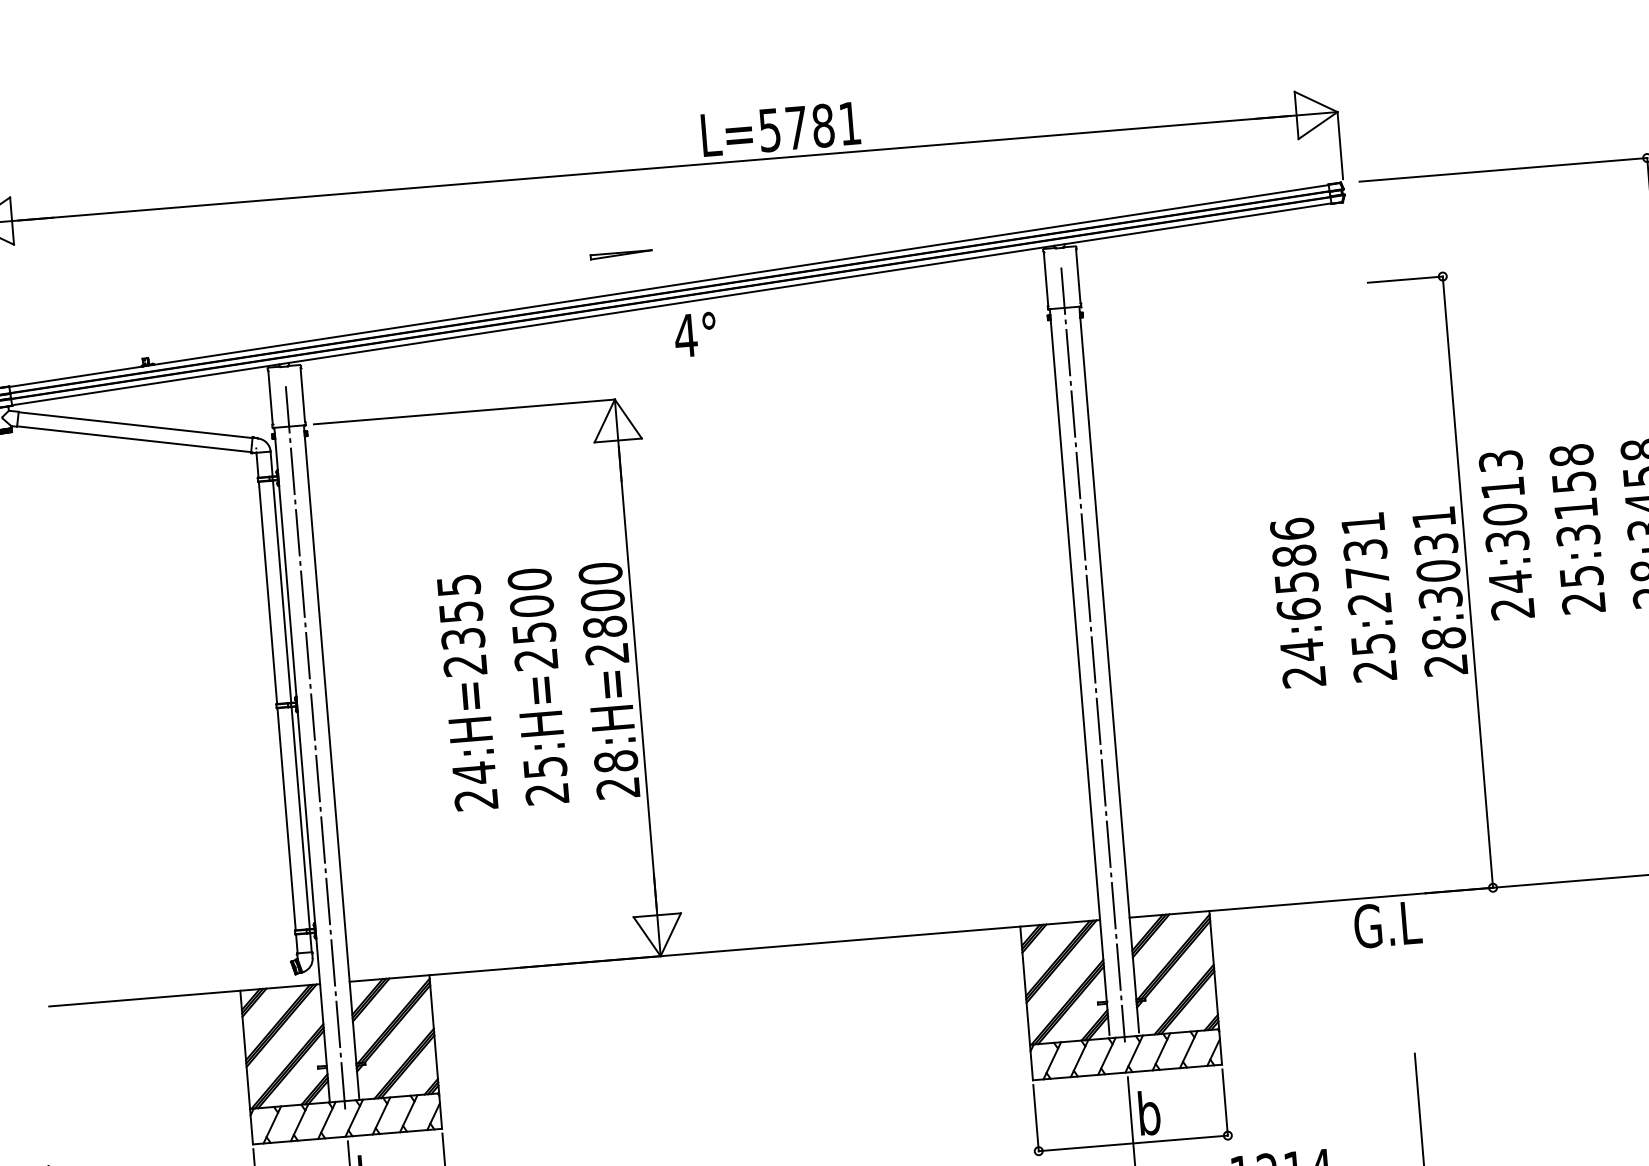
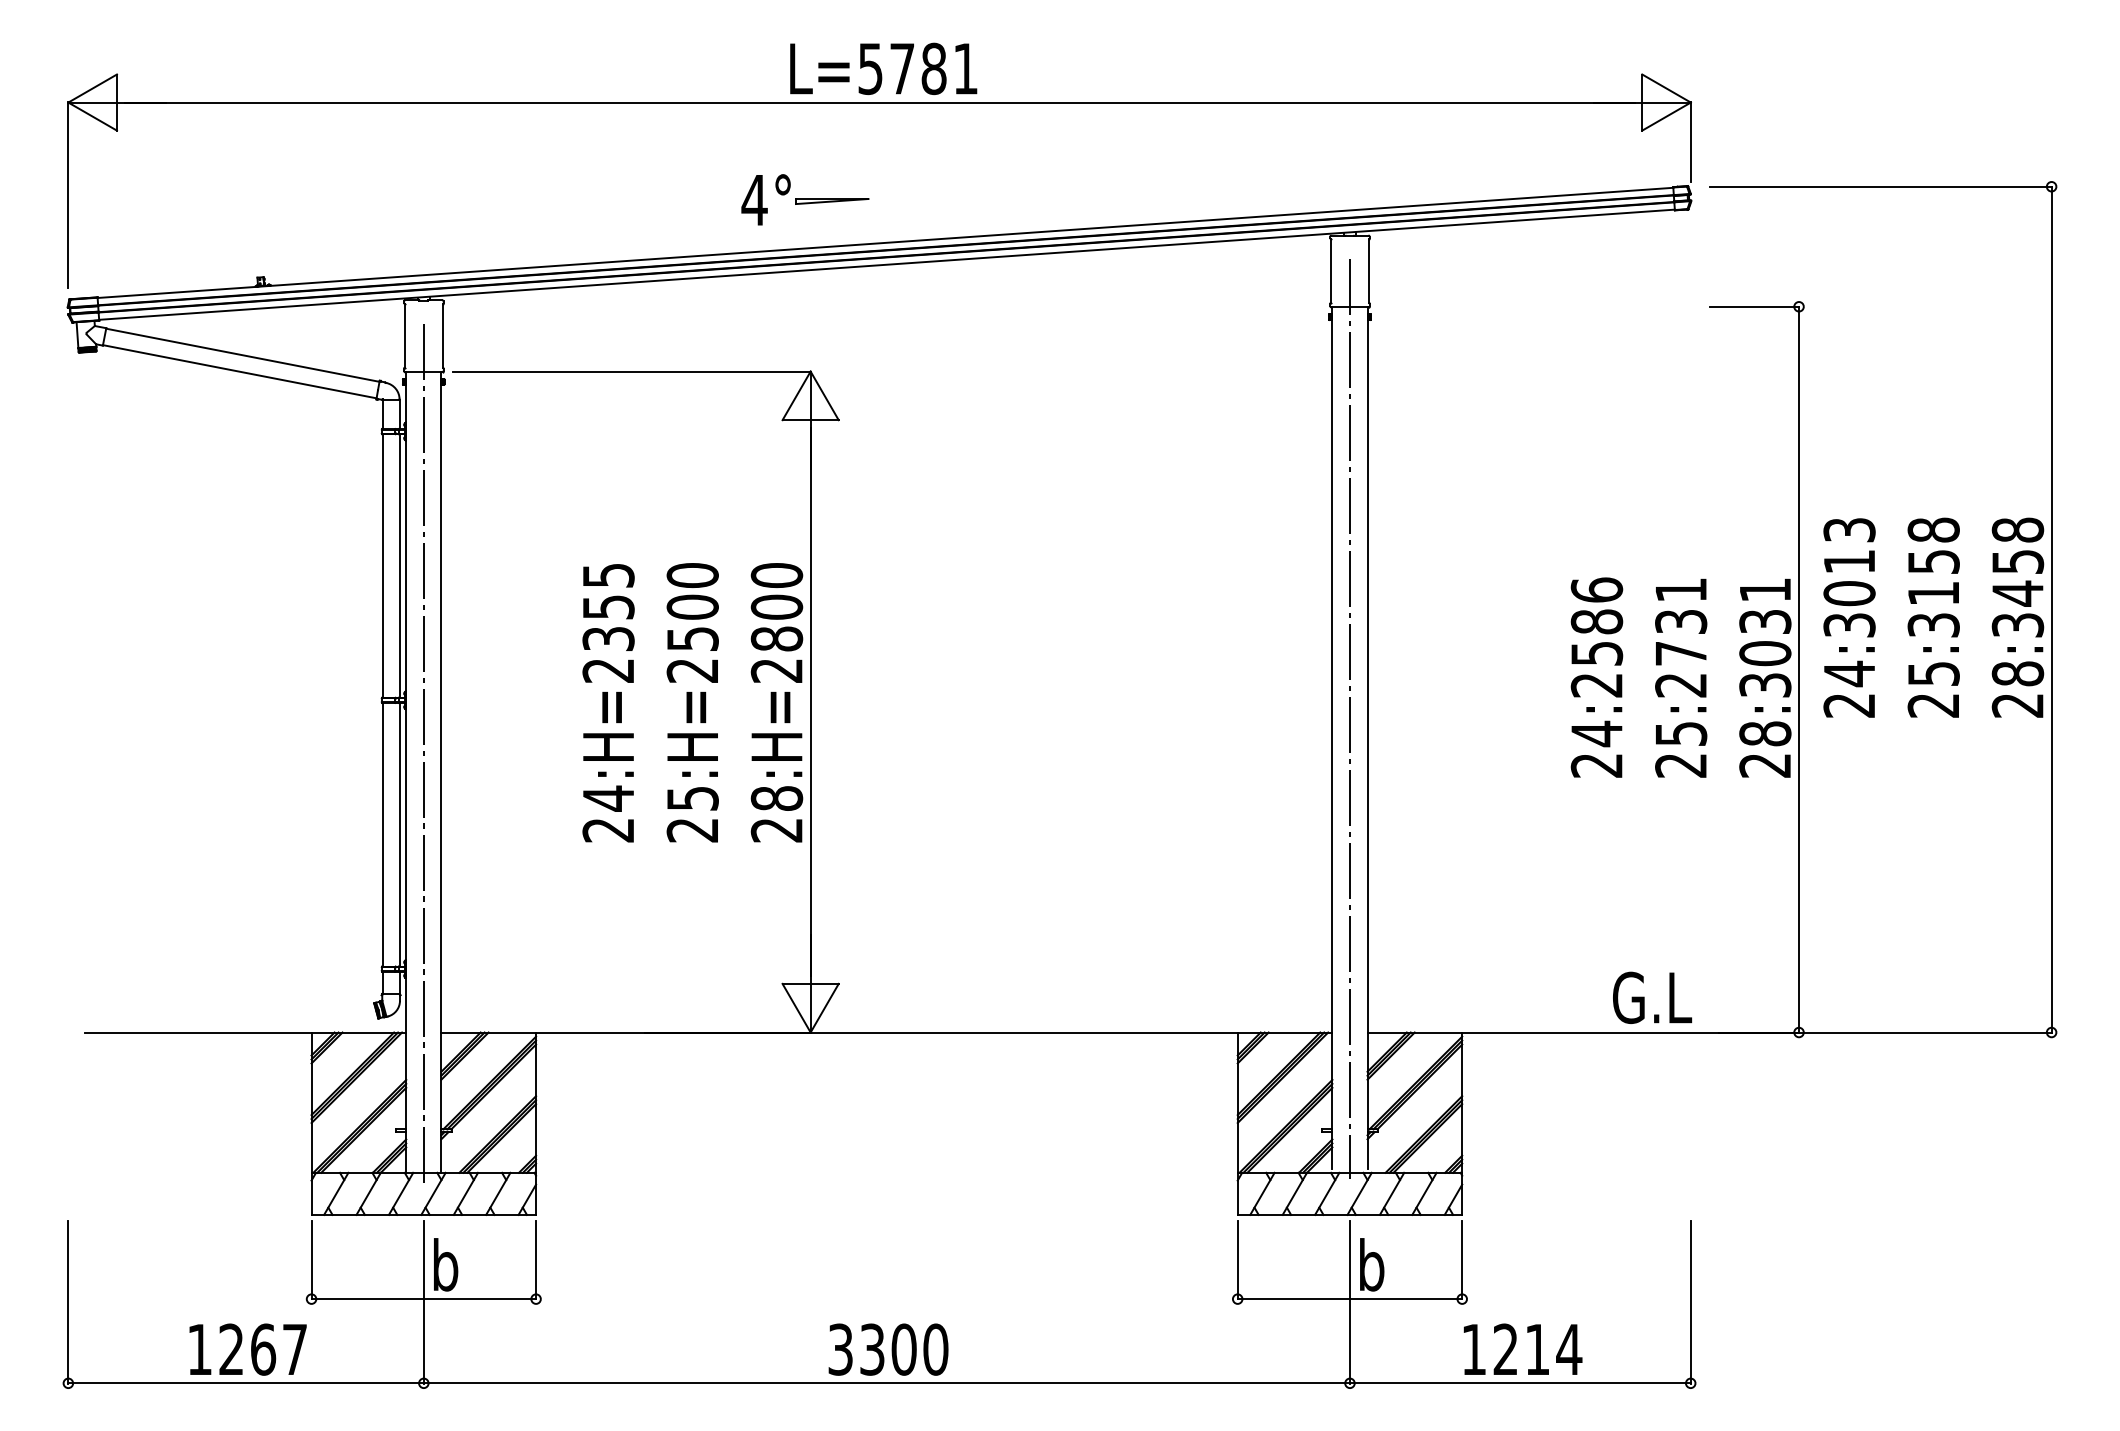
text: (780, 128) -> (883, 68), moved
text: (695, 334) -> (765, 199), moved
text: (1298, 608) -> (1596, 684), 24:6586 -> 24:2586
text: (1387, 924) -> (1652, 997), moved

